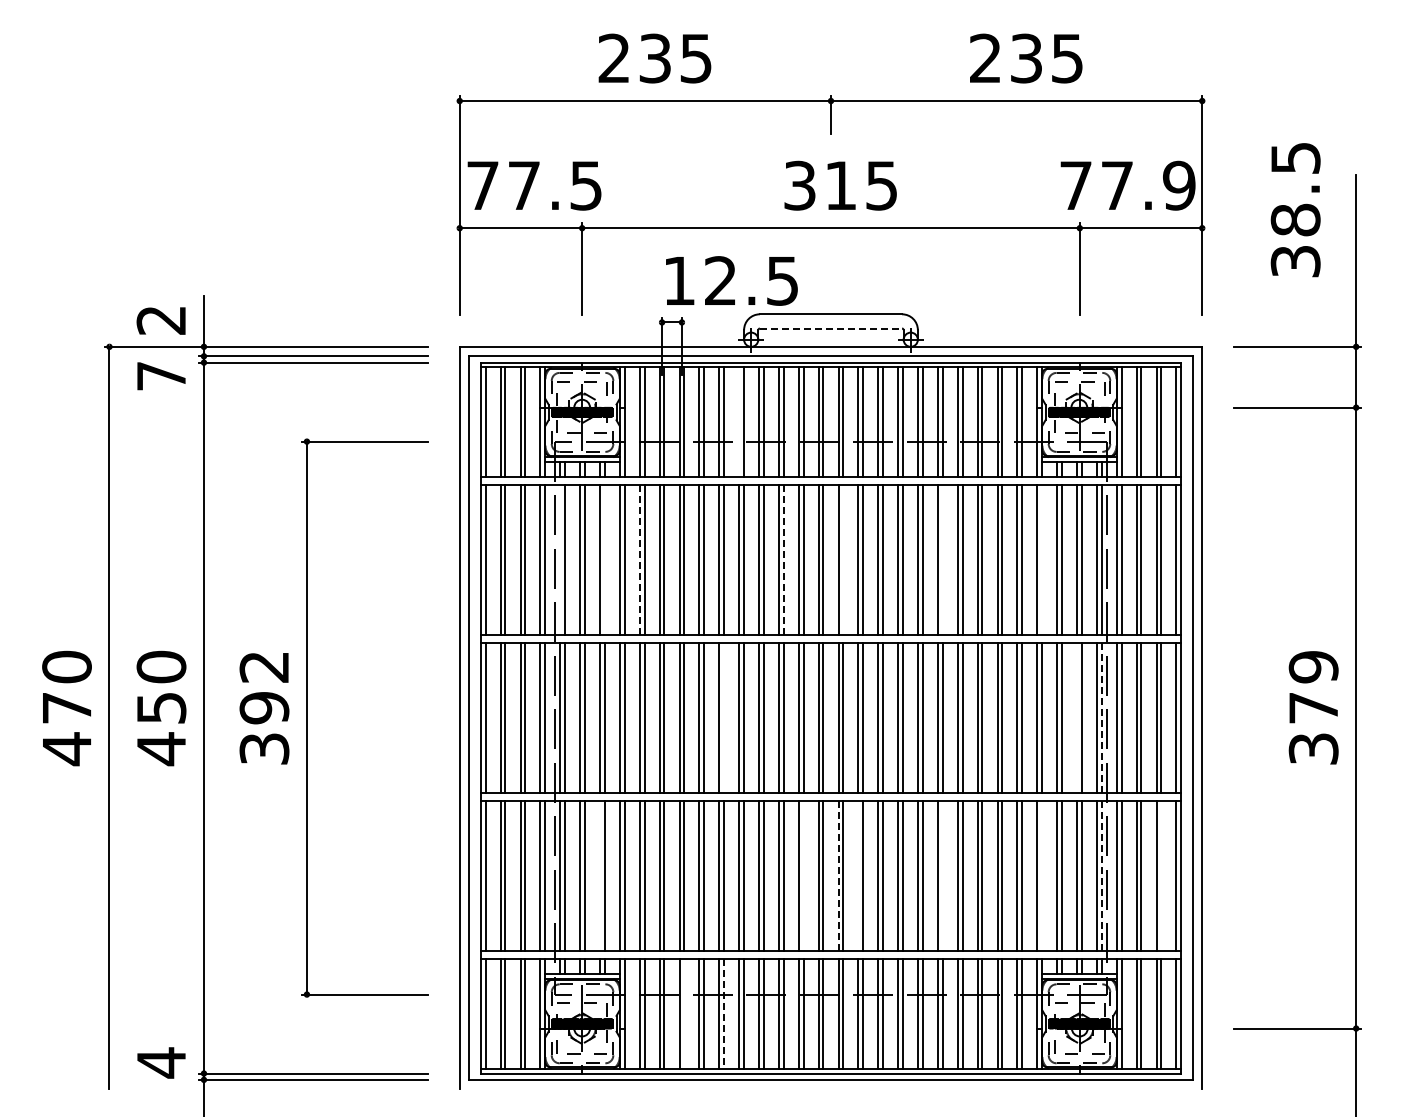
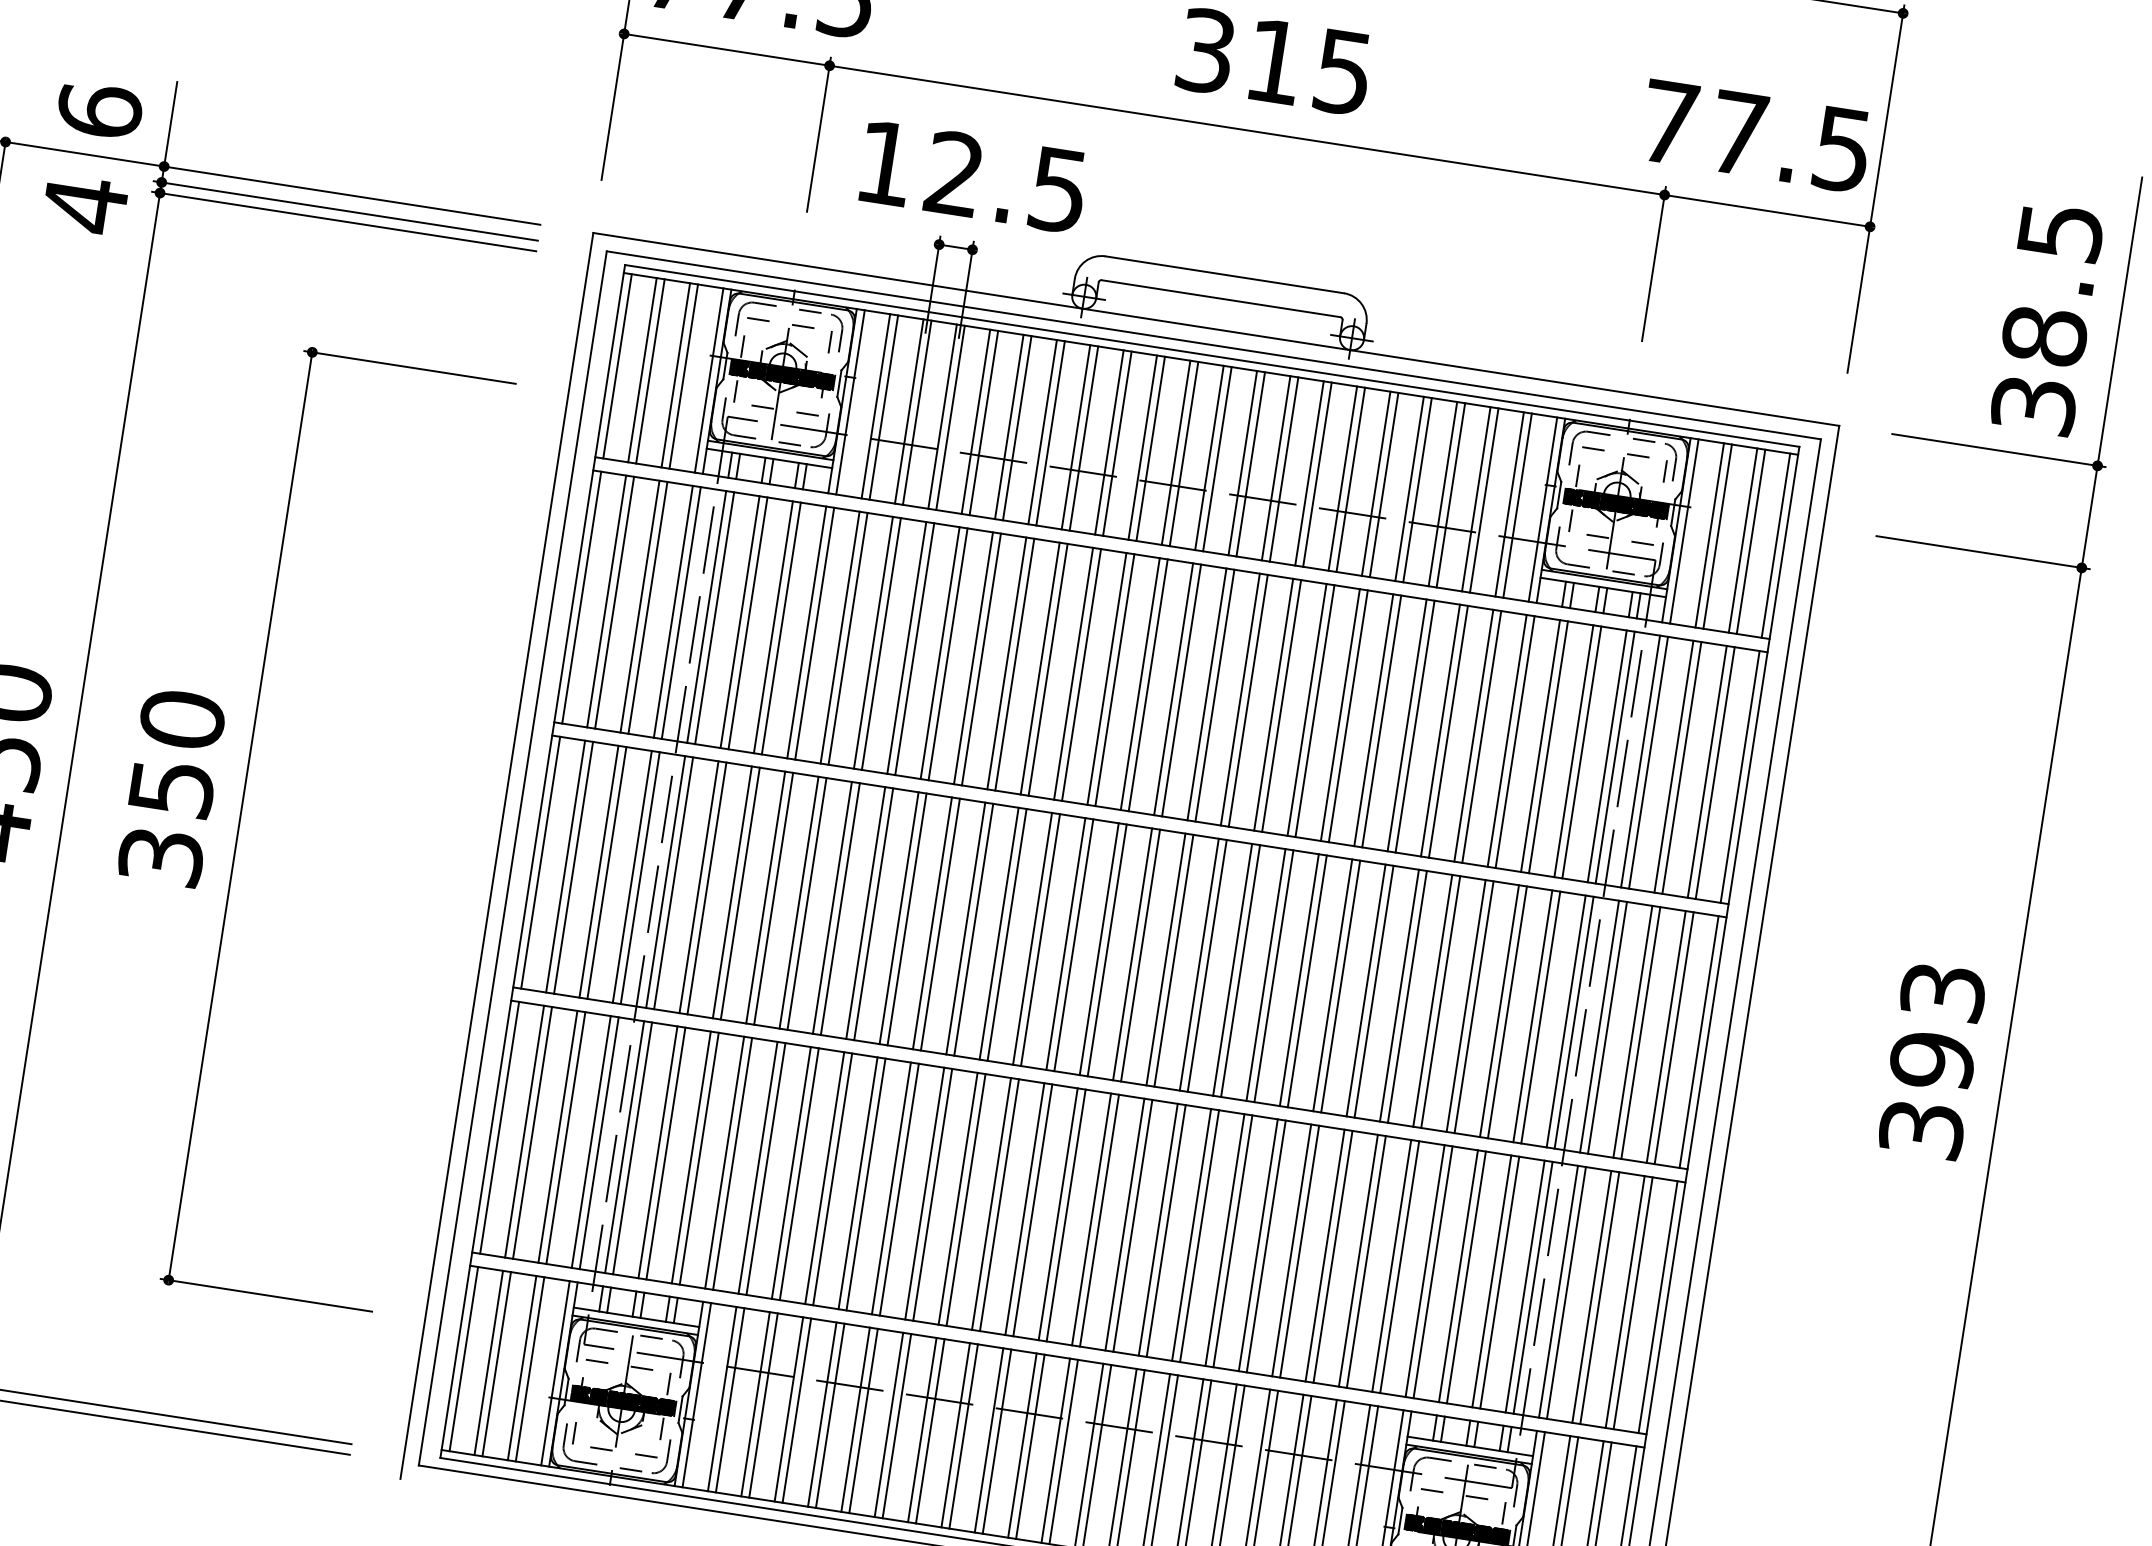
text: (1179, 185) -> (1843, 149), 77.9 -> 77.5
text: (1295, 210) -> (2046, 319), moved
text: (731, 280) -> (972, 176), moved
text: (161, 319) -> (99, 109), 2 -> 6
line: (831, 328) -> (1221, 298), dashed -> solid
text: (161, 376) -> (85, 205), 7 -> 4
line: (739, 422) -> (1043, 432), added
line: (639, 559) -> (839, 636), dashed -> solid
line: (783, 559) -> (1081, 673), dashed -> solid
line: (560, 560) -> (706, 617), added
line: (604, 560) -> (780, 629), added
line: (843, 560) -> (1181, 691), added
line: (942, 560) -> (1347, 716), added
line: (1042, 560) -> (1515, 742), added
text: (264, 687) -> (177, 753), 392 -> 350
text: (1313, 687) -> (1937, 1026), 379 -> 393
line: (724, 718) -> (941, 925), added
line: (1077, 718) -> (1533, 1017), added
line: (1101, 718) -> (1573, 1023), dashed -> solid
line: (600, 876) -> (691, 1158), added
line: (803, 876) -> (1032, 1211), added
line: (838, 876) -> (1091, 1220), dashed -> solid
line: (858, 876) -> (1124, 1225), added
line: (942, 876) -> (1265, 1247), added
line: (1042, 876) -> (1433, 1273), added
line: (1101, 876) -> (1532, 1288), dashed -> solid
line: (1161, 876) -> (1633, 1304), added
line: (684, 1013) -> (797, 1410), added
line: (724, 1013) -> (864, 1420), dashed -> solid

